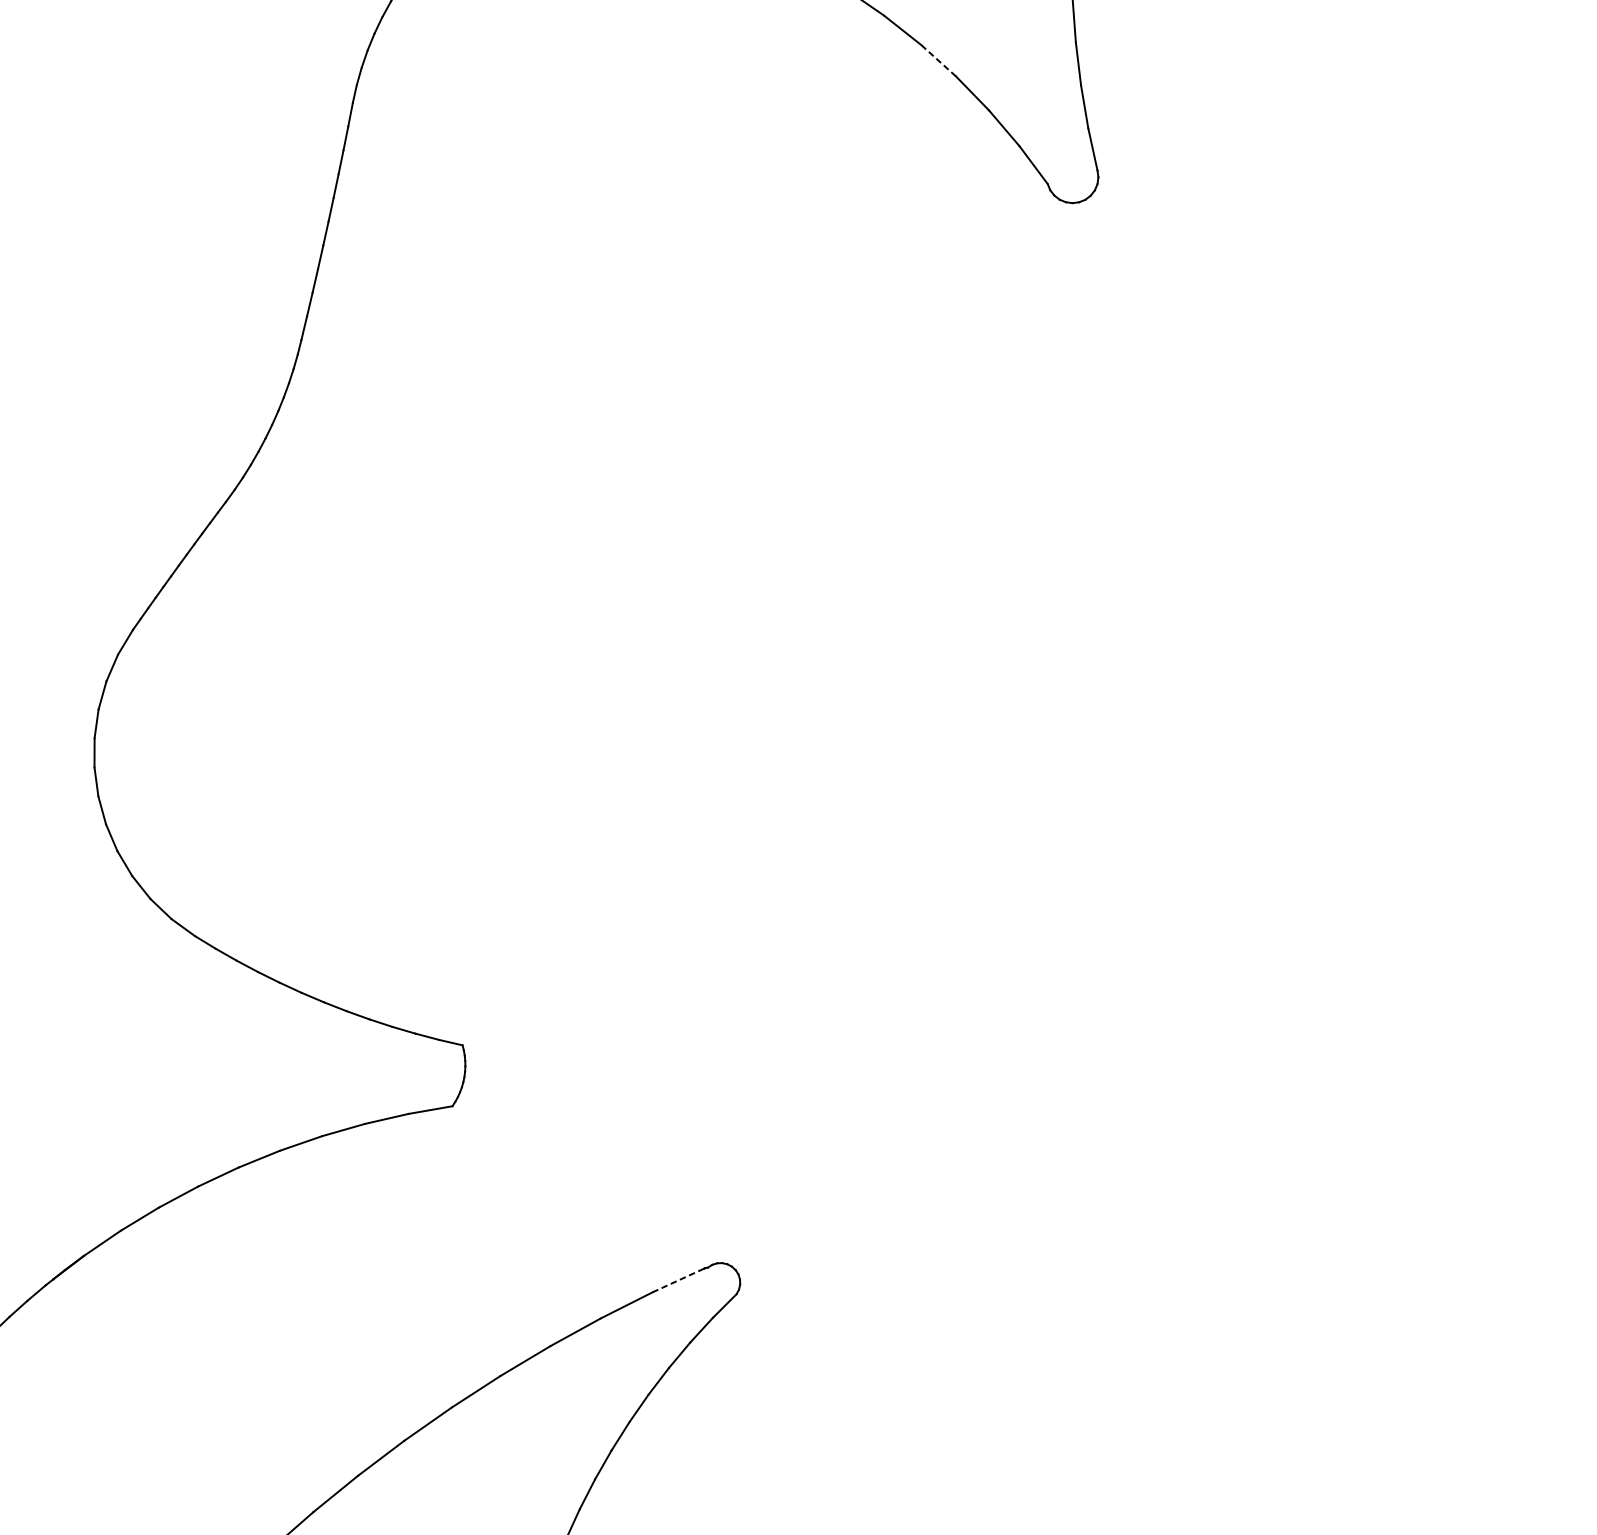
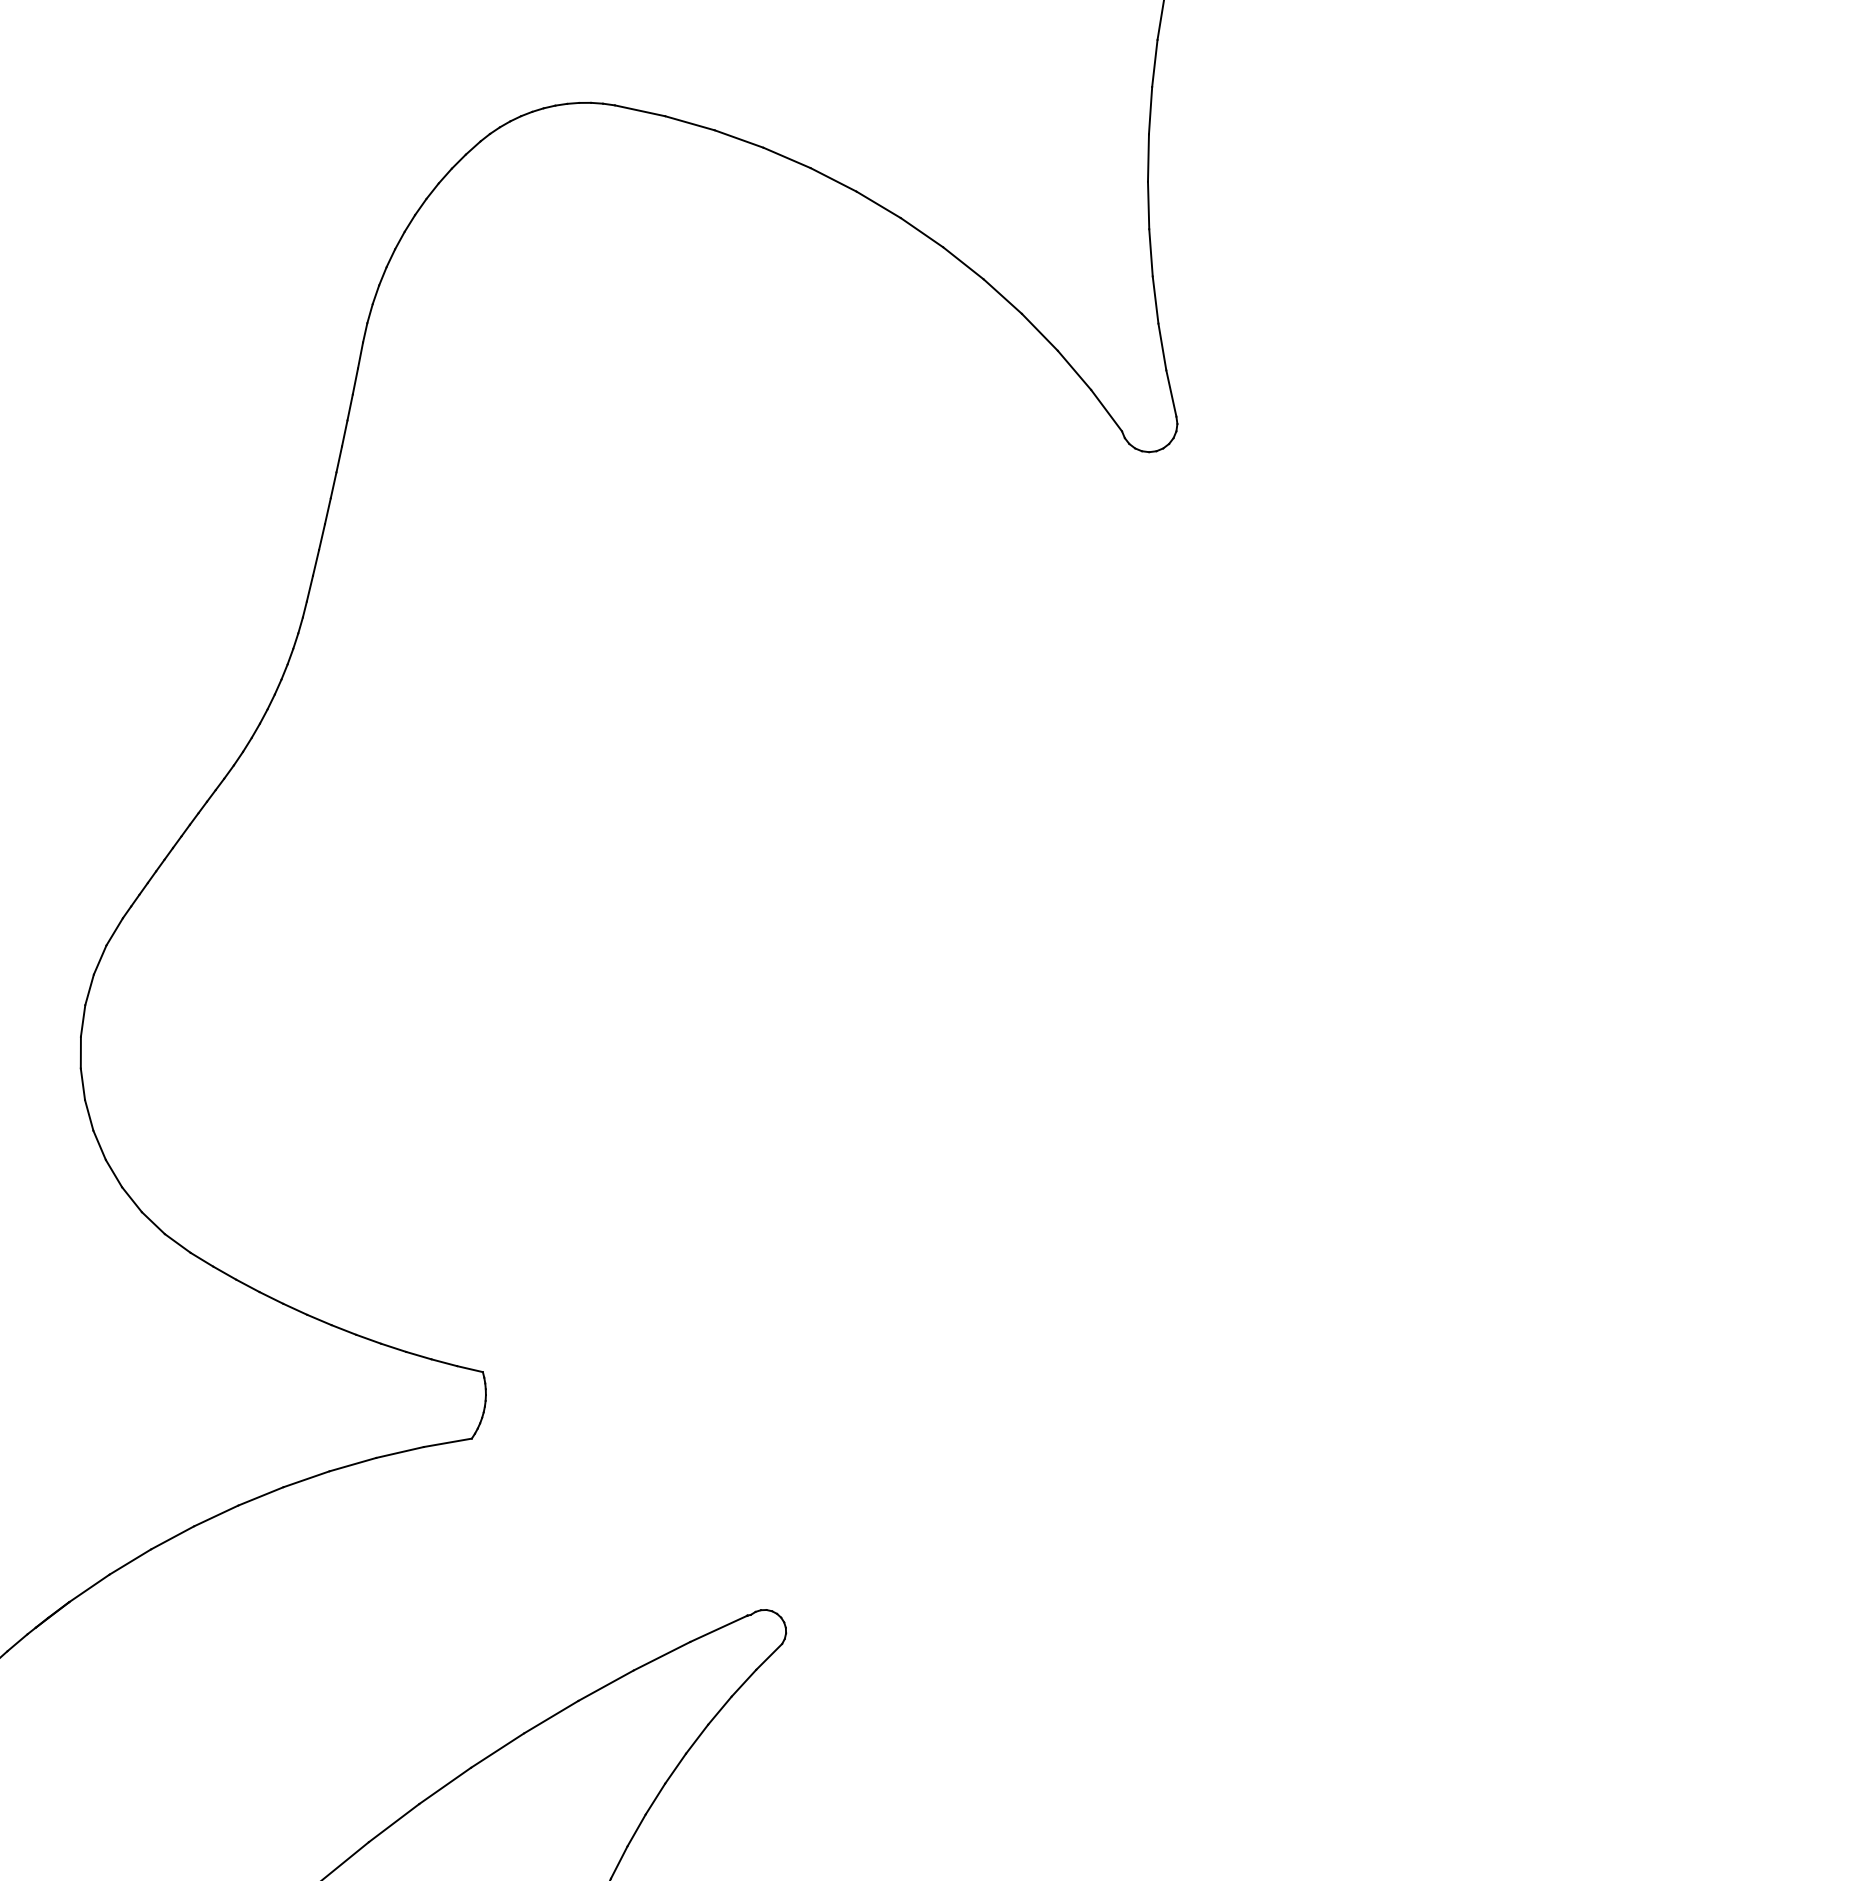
line: (938, 60) -> (1002, 296), dashed -> solid
line: (679, 1280) -> (719, 1628), dashed -> solid

